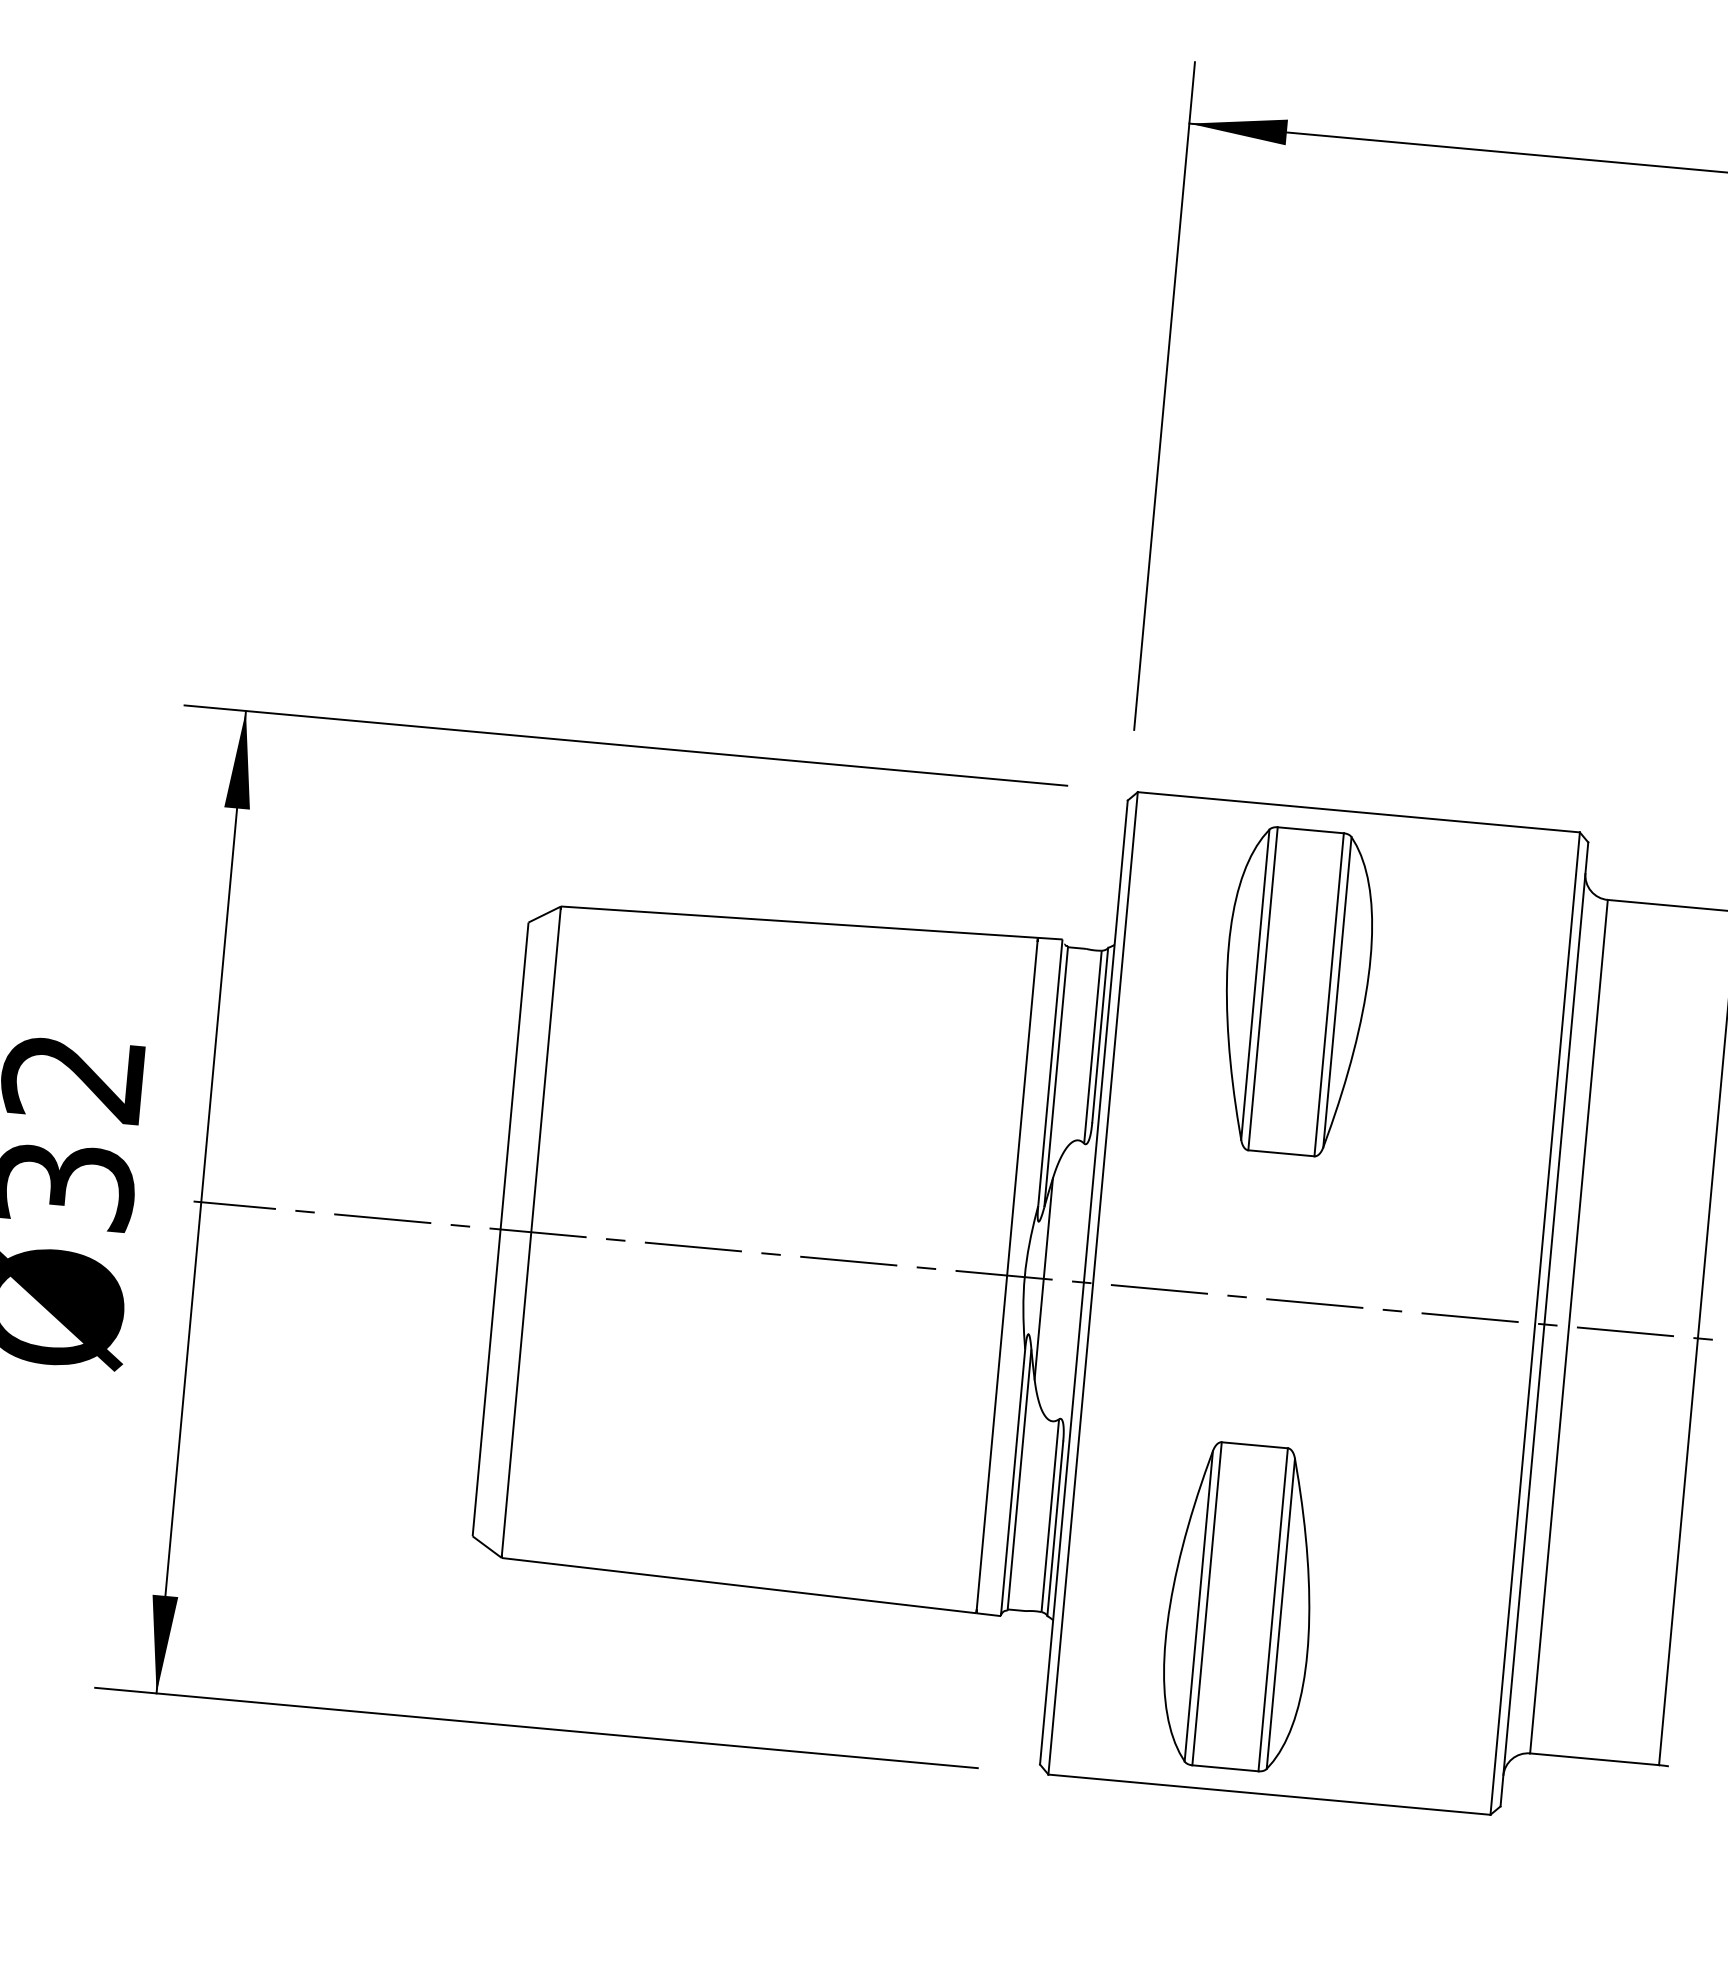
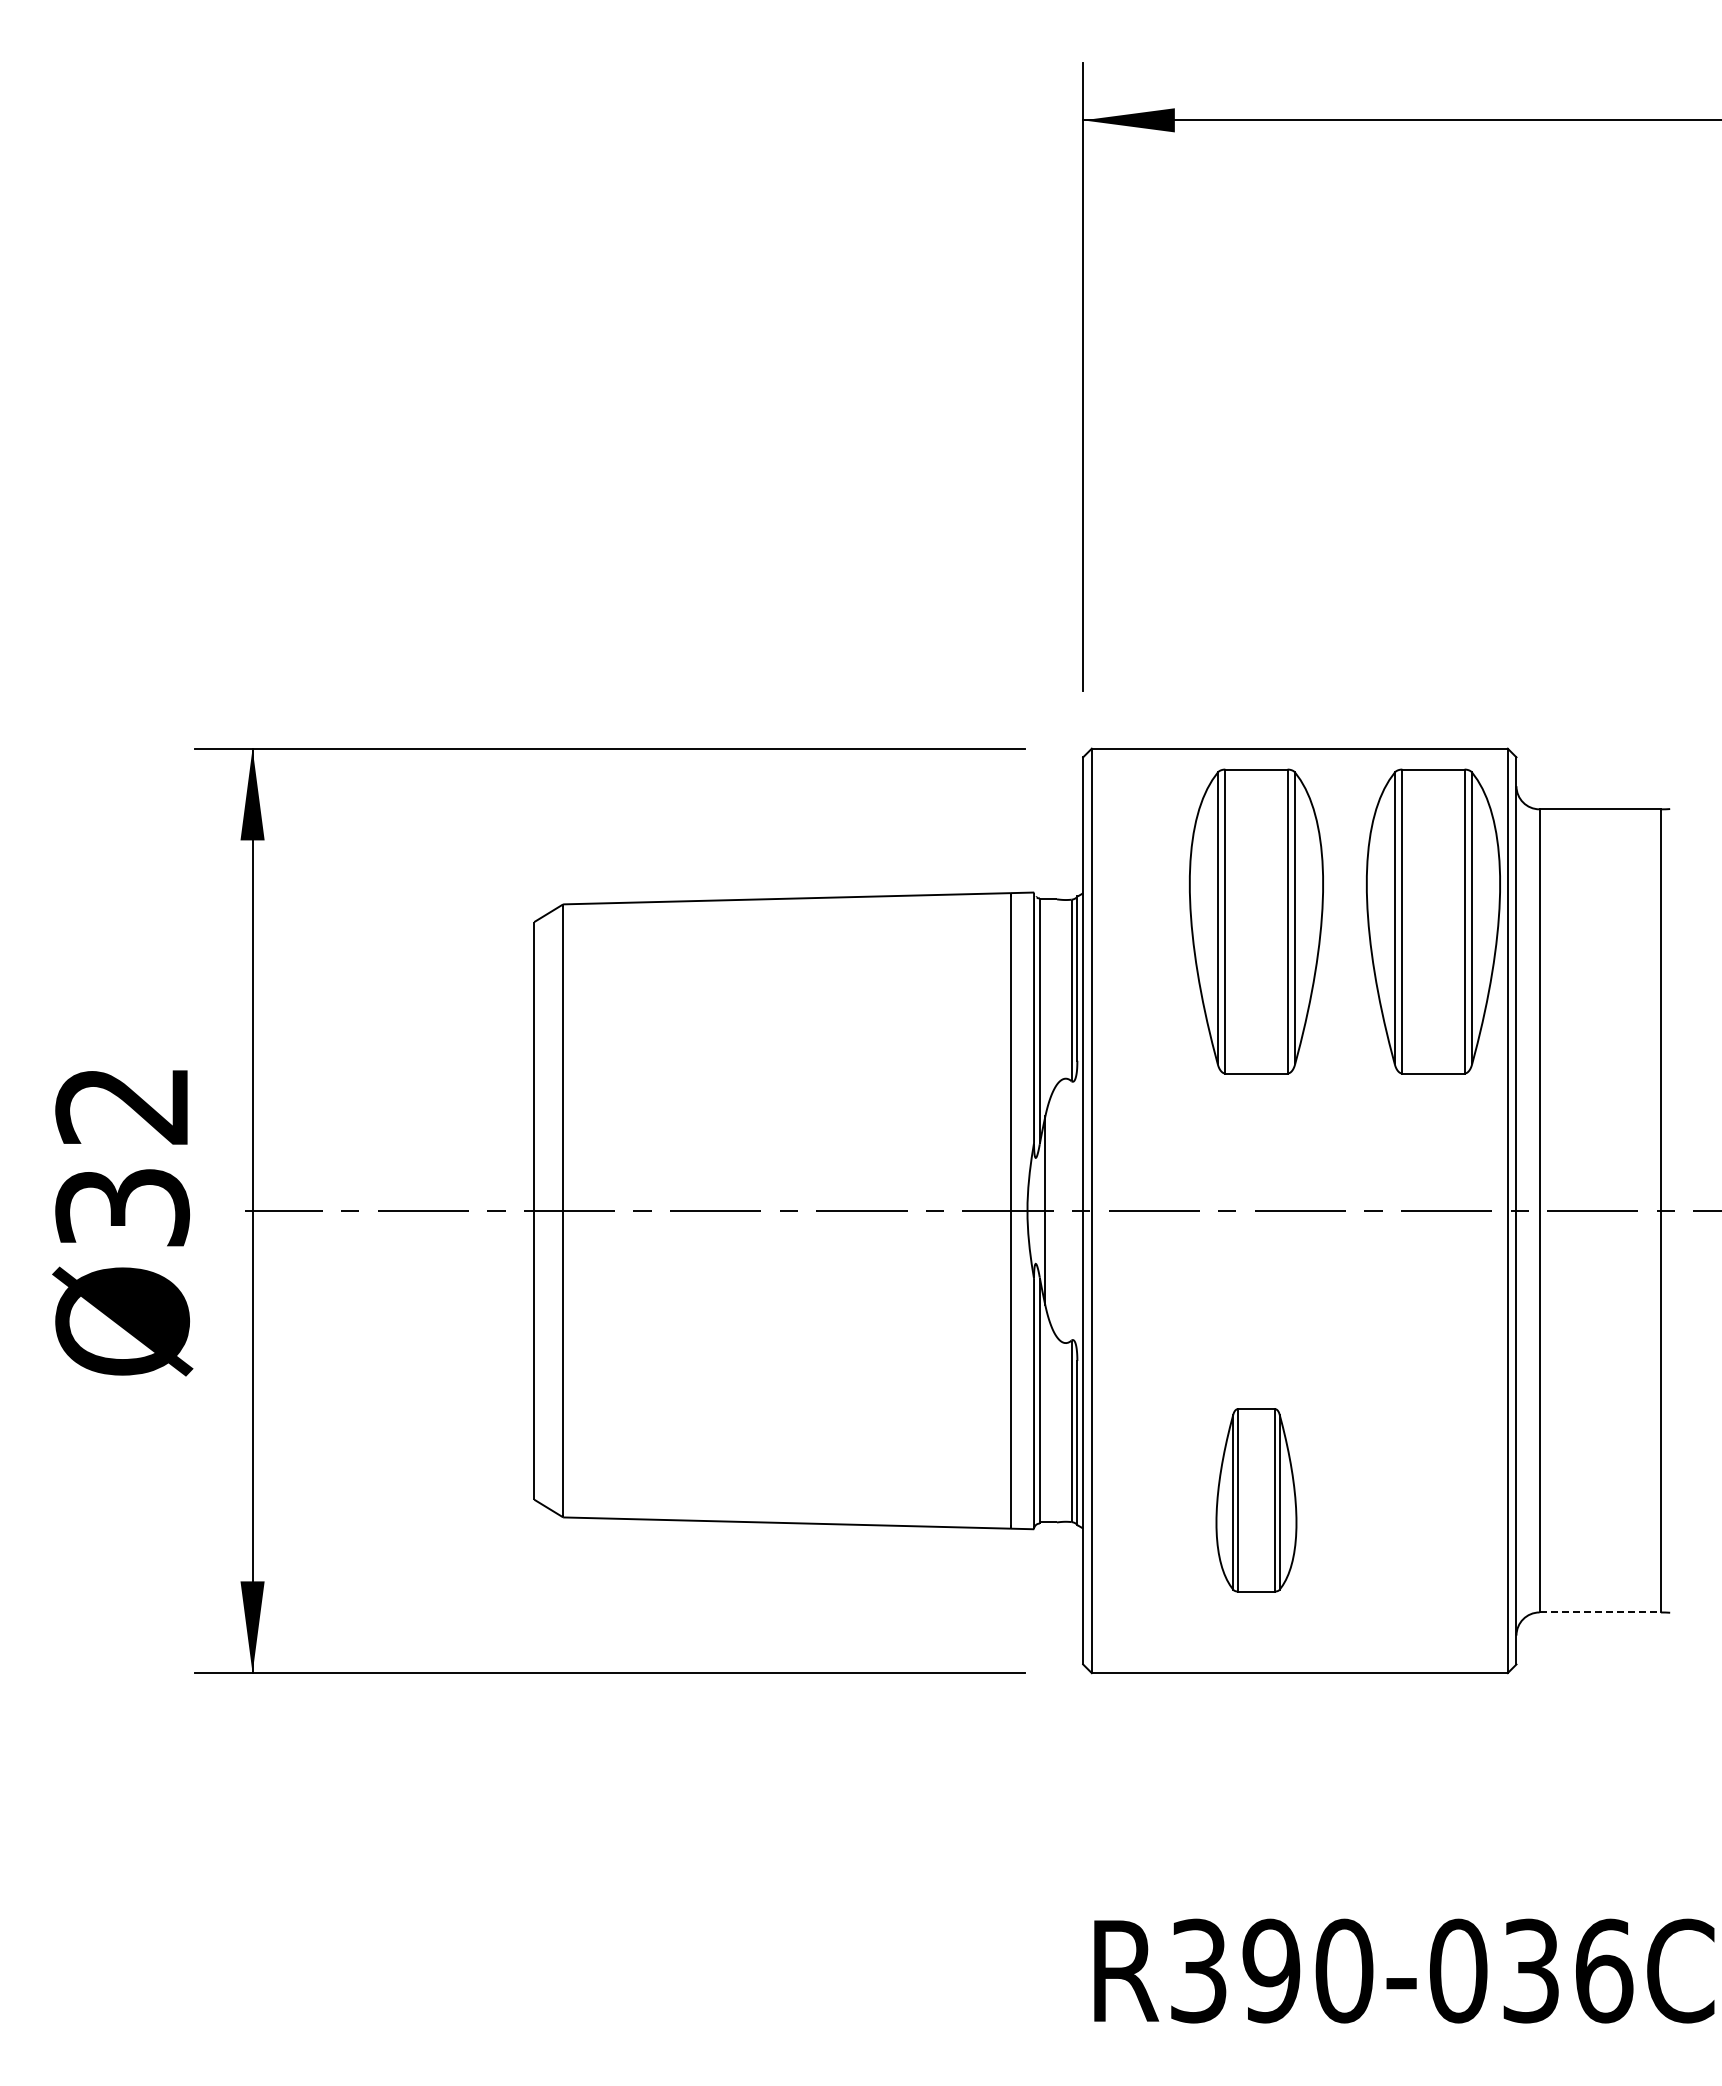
part: (1484, 1008) -> (1433, 921), added
part: (1240, 1607) -> (1256, 1500), size x0.6
line: (1594, 1759) -> (1600, 1612), solid -> dashed

